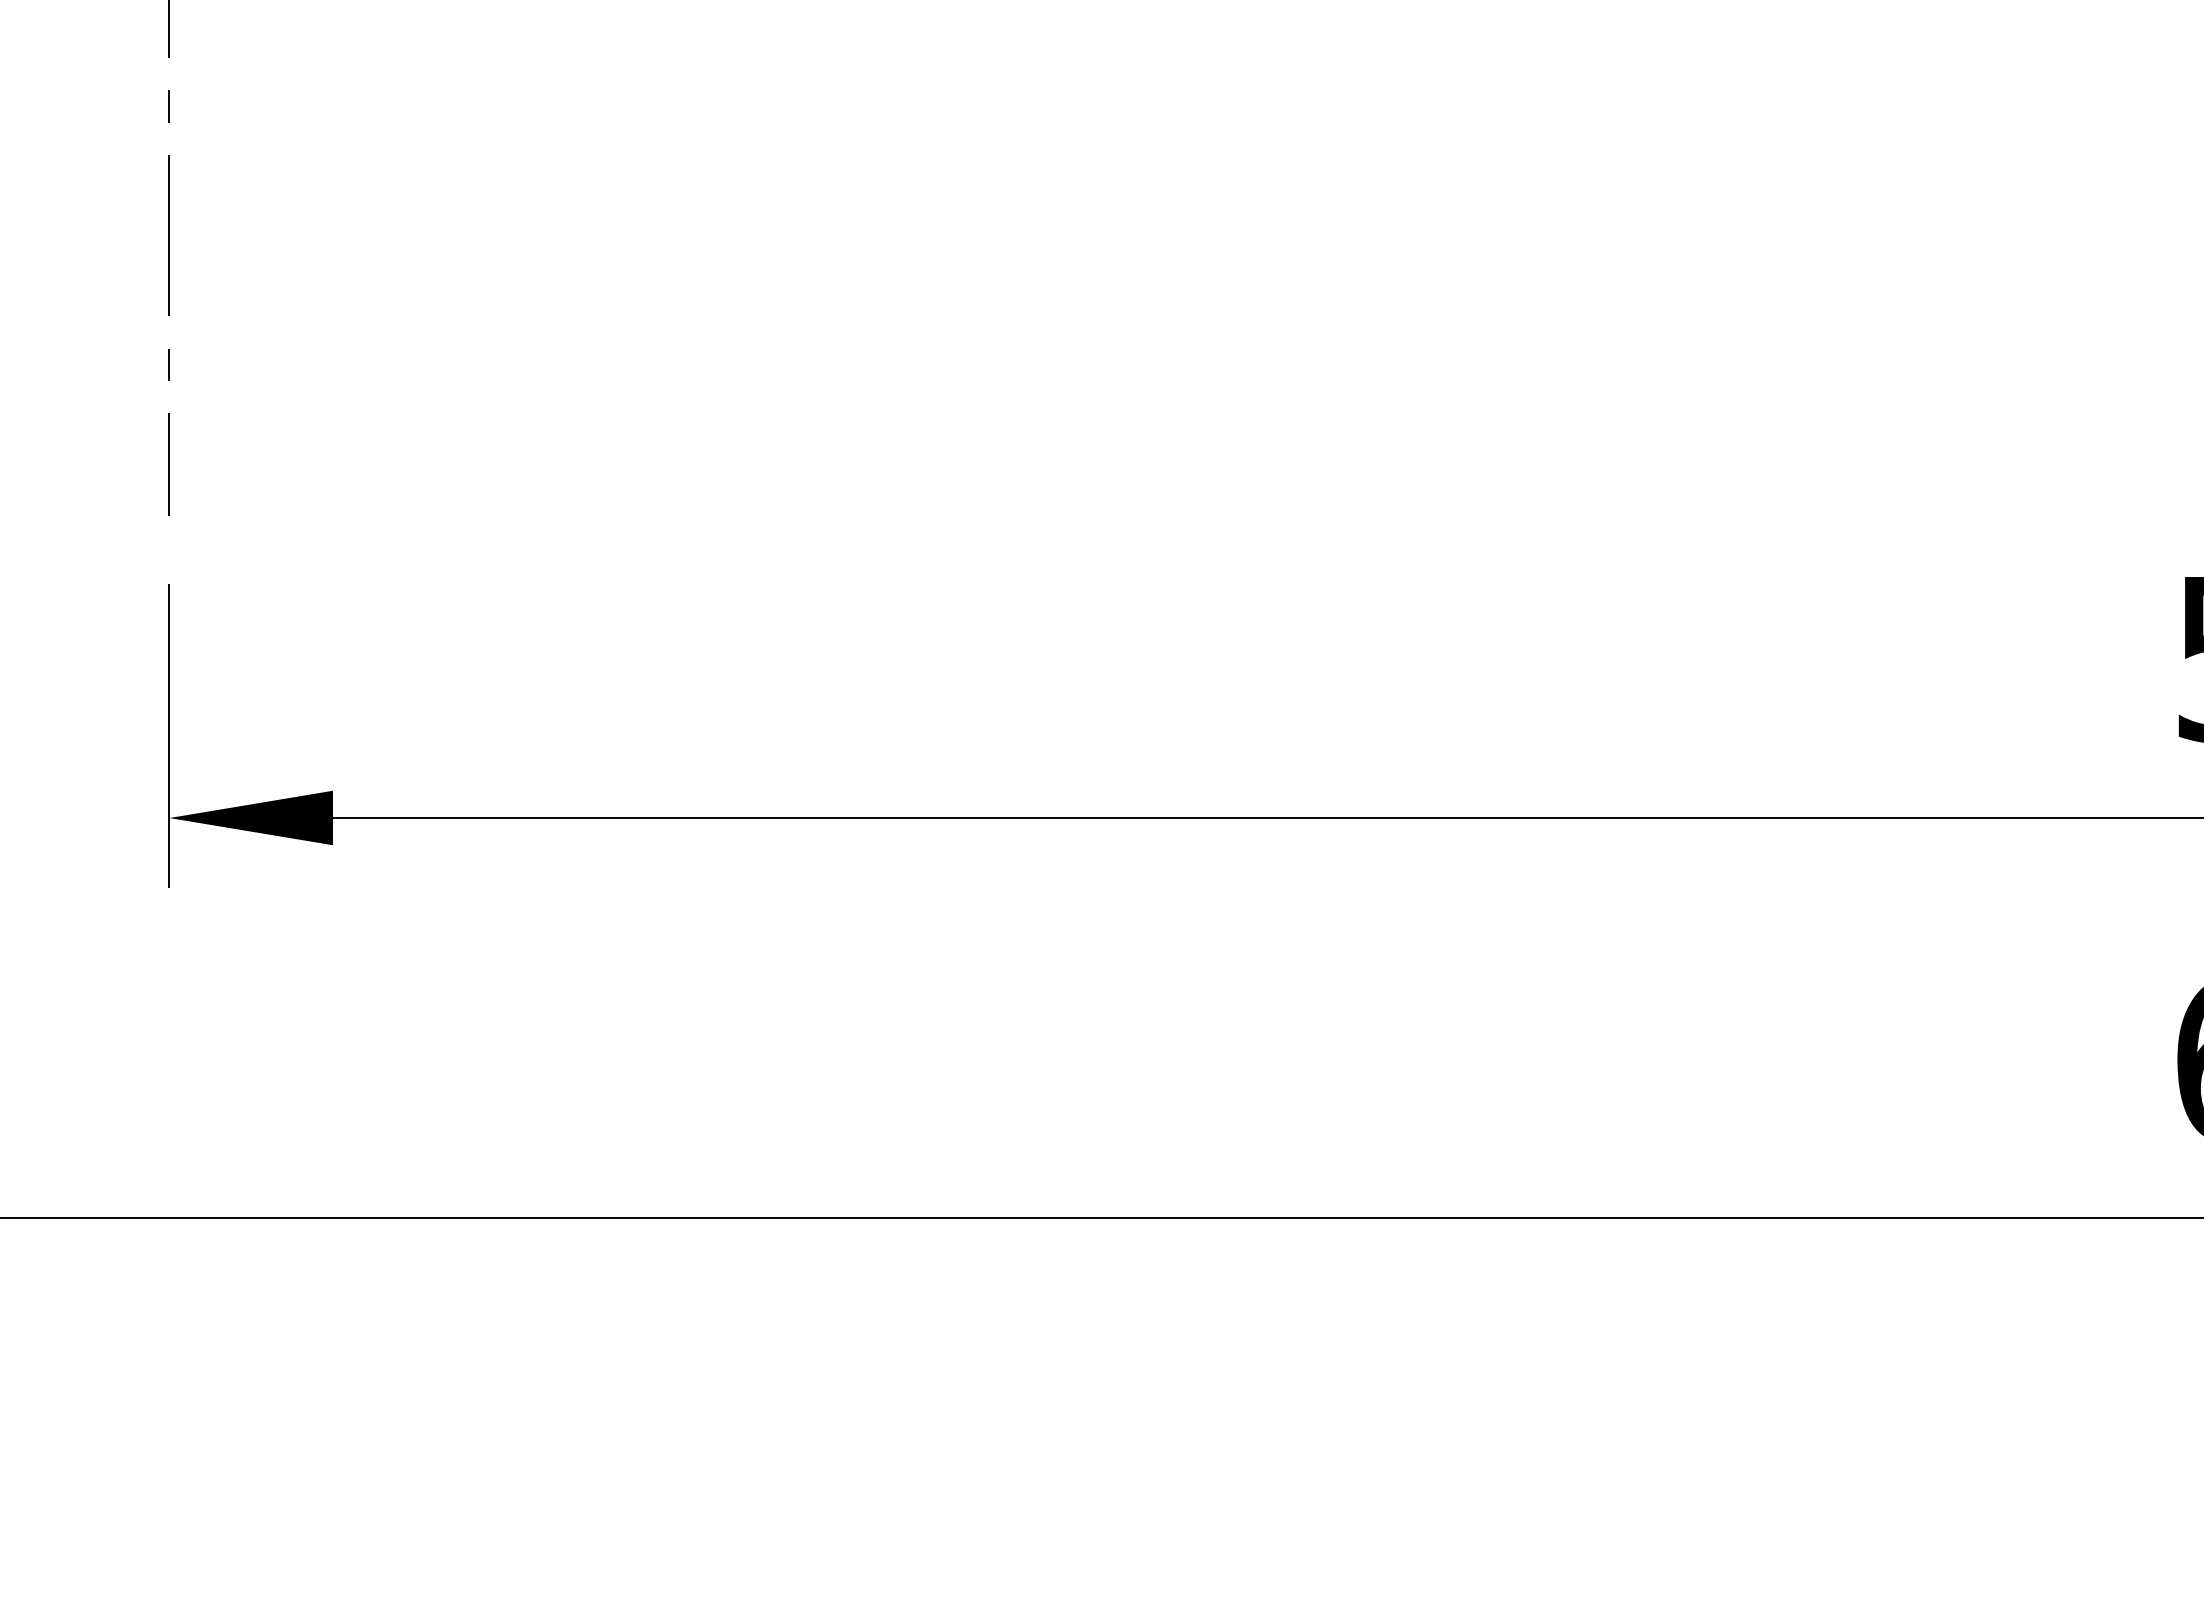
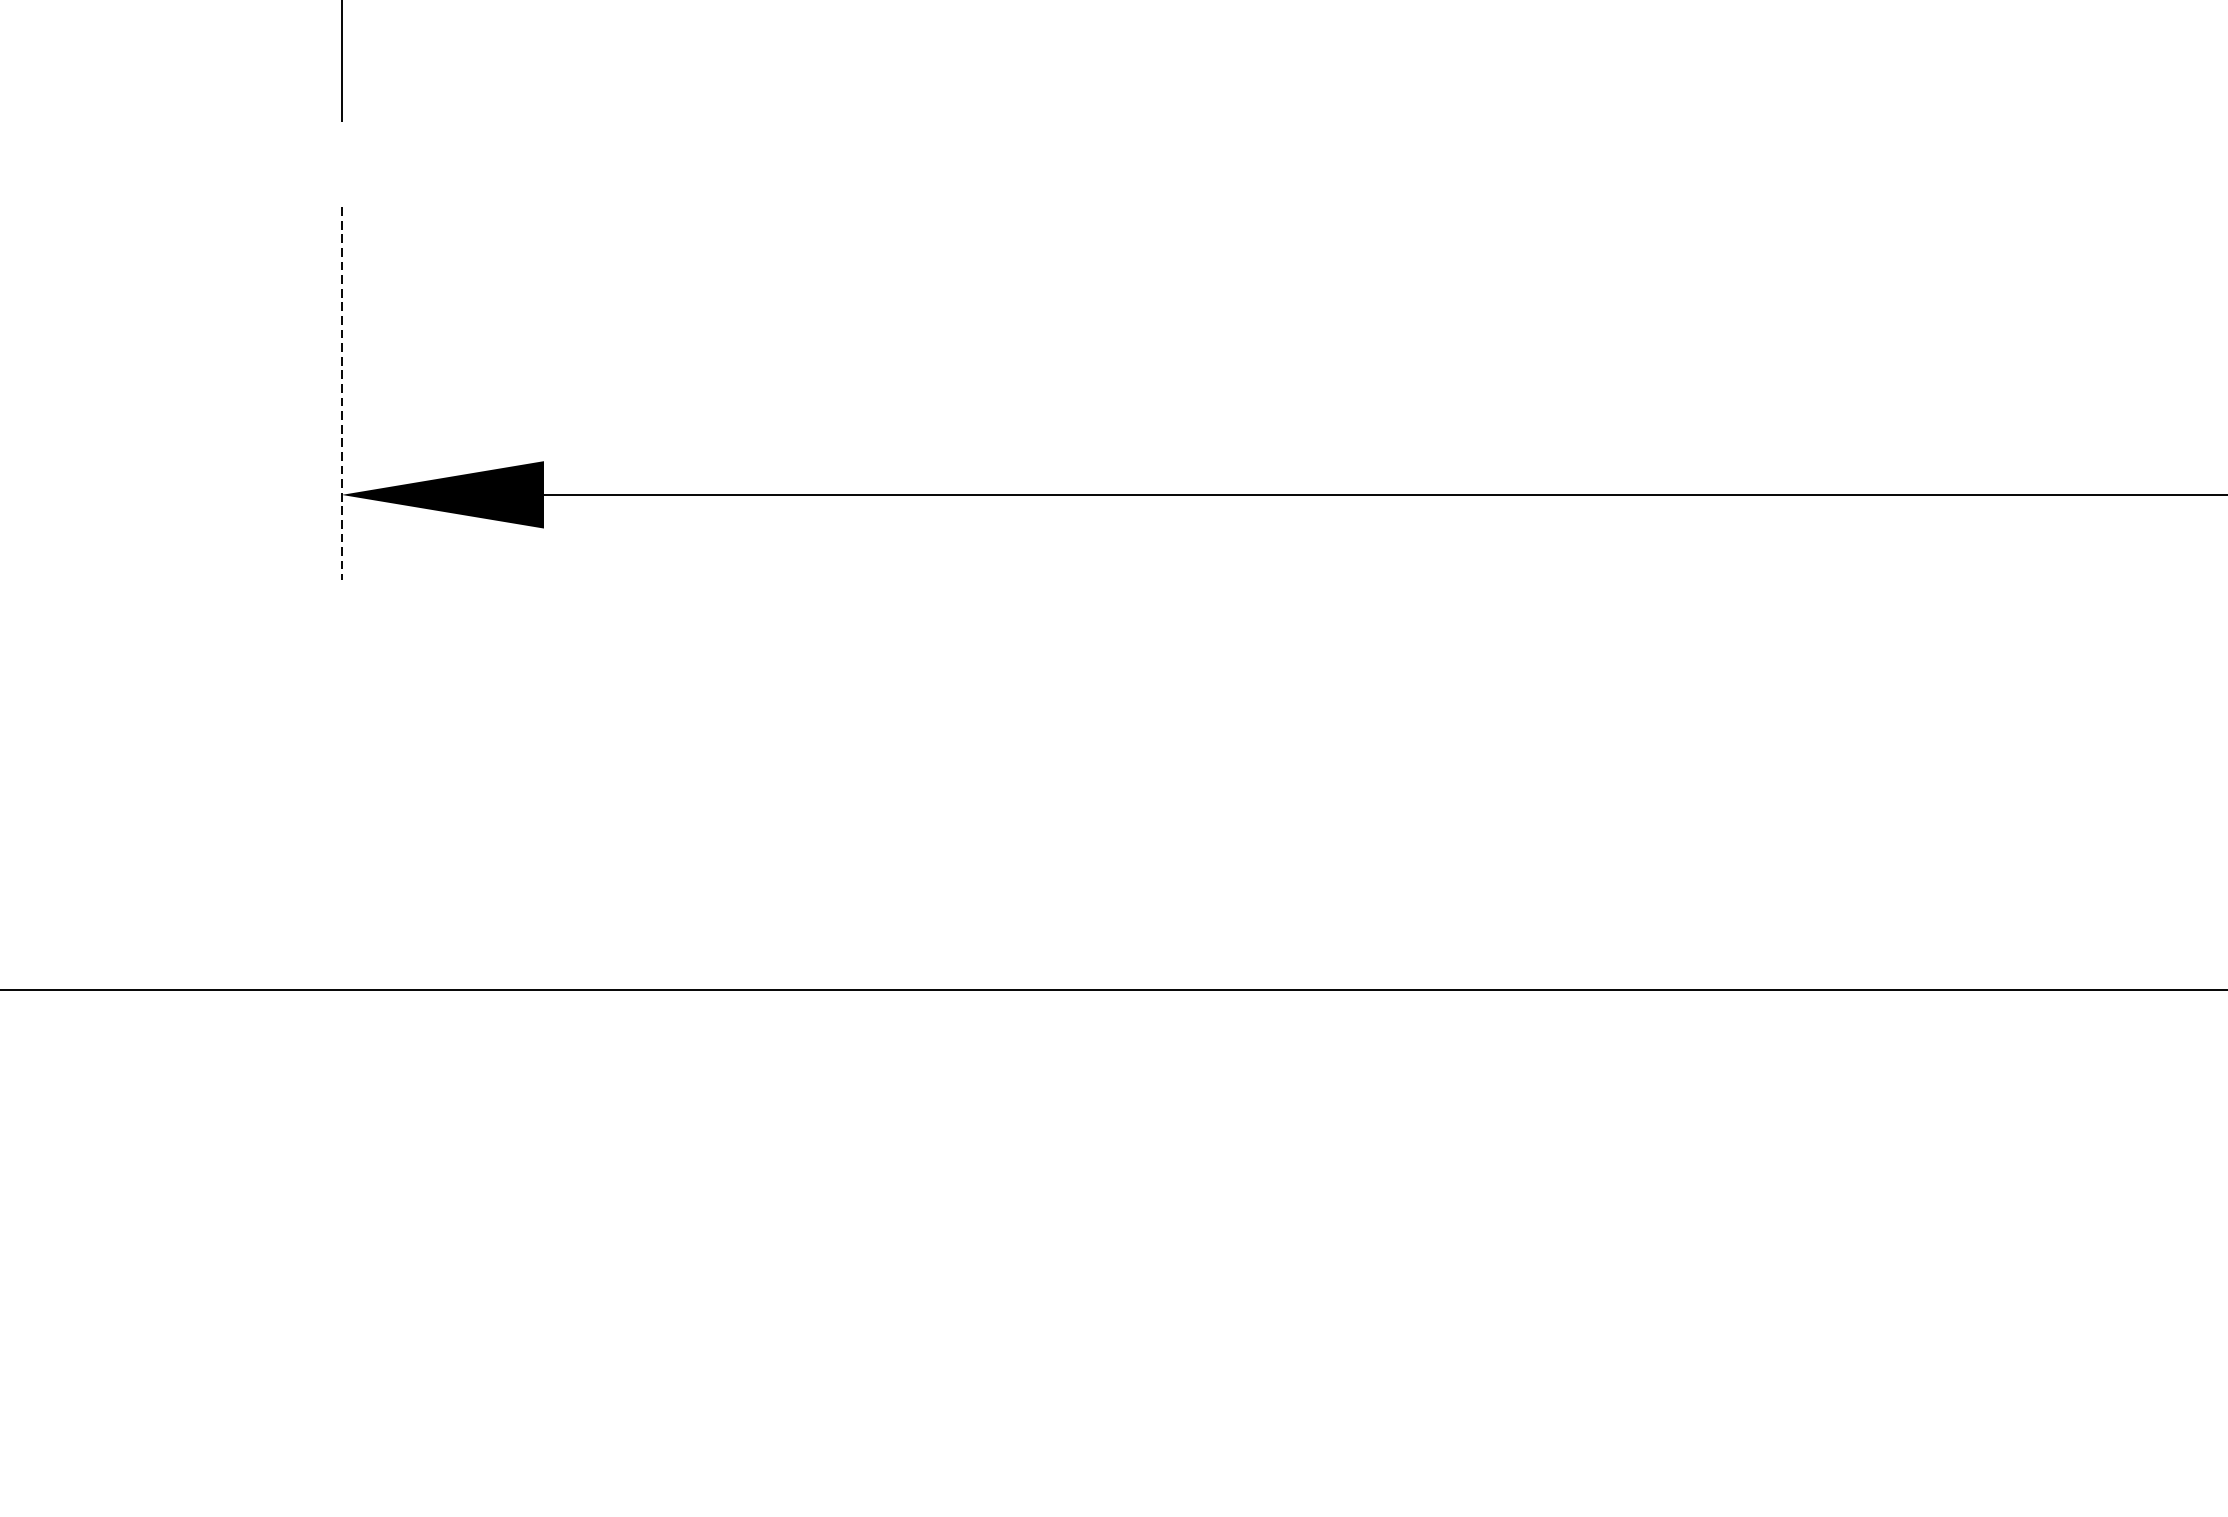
line: (169, 736) -> (341, 394), solid -> dashed

